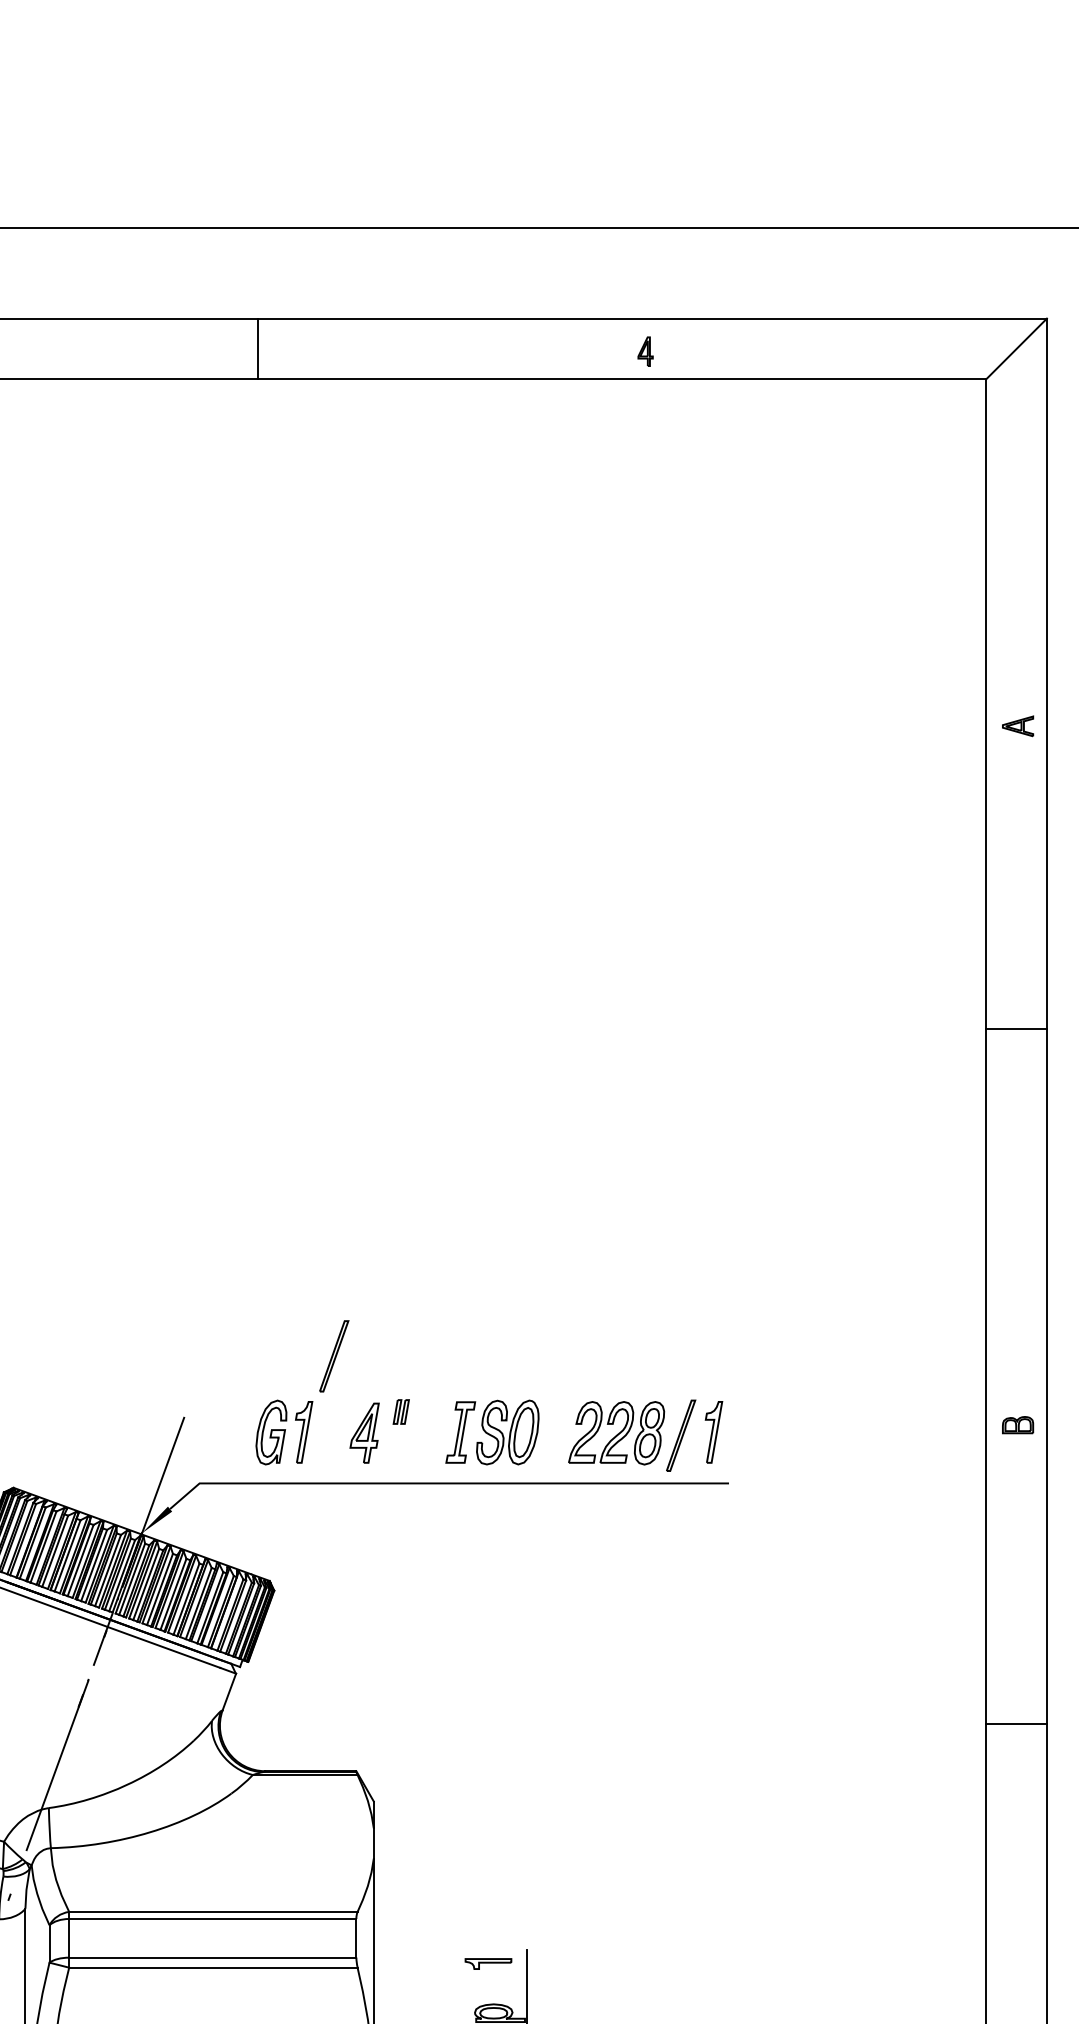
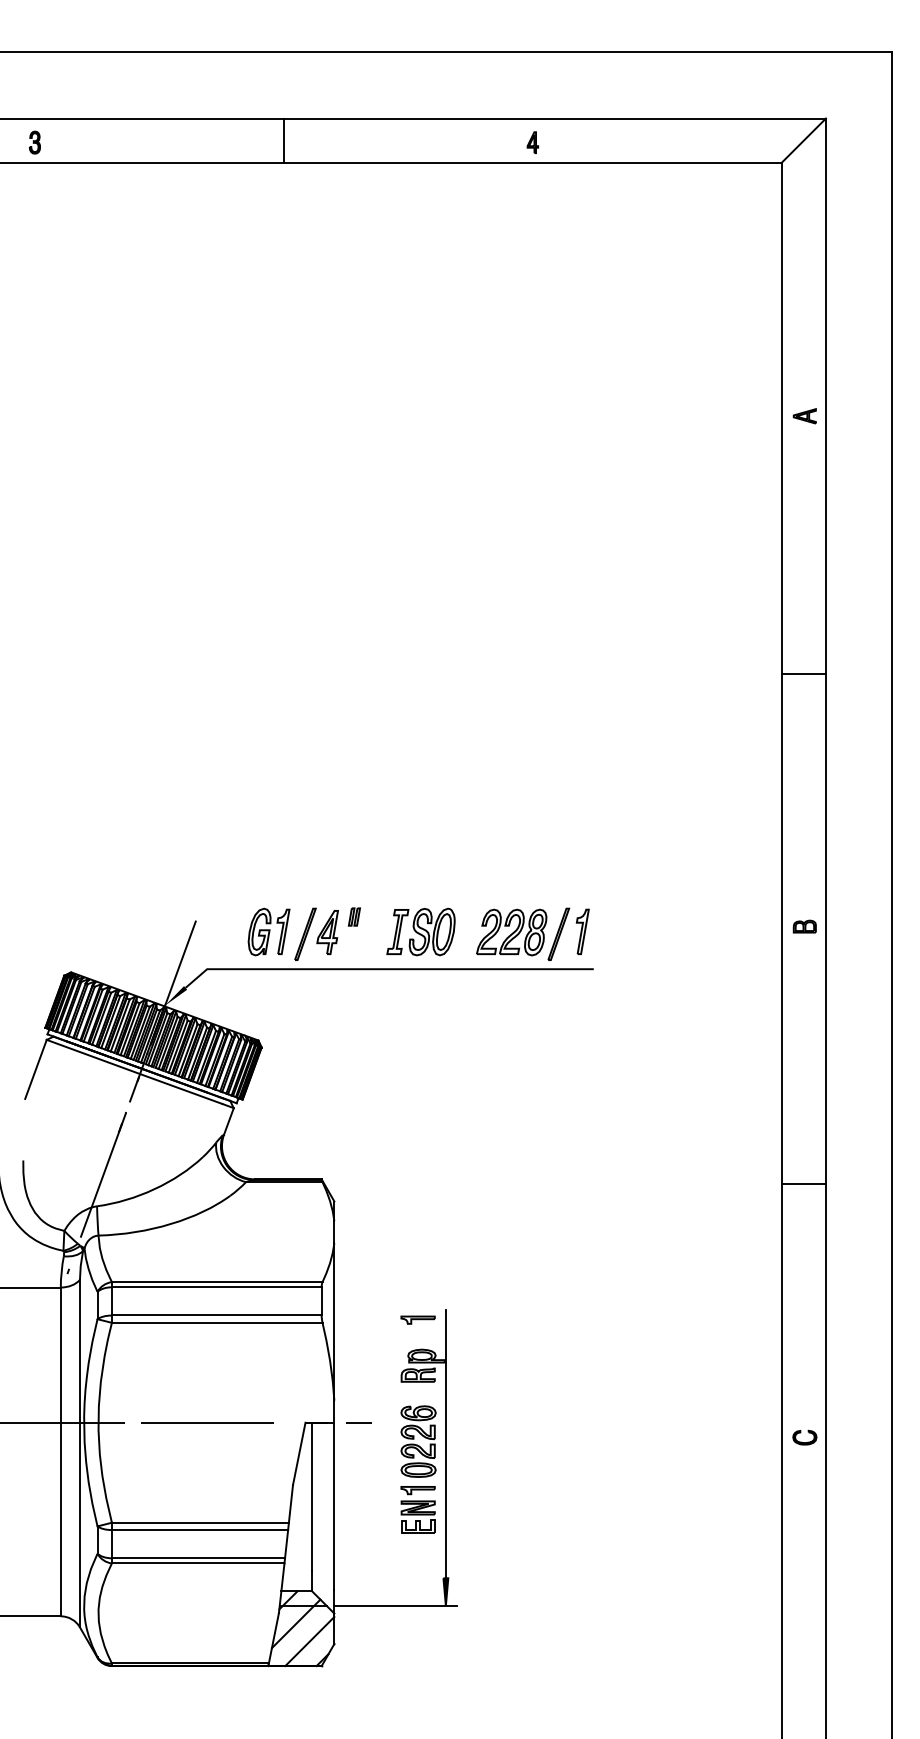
line: (257, 348) -> (283, 140), moved
line: (1016, 1029) -> (803, 673), moved
part: (334, 1355) -> (305, 933), moved
line: (1016, 1724) -> (803, 1184), moved

